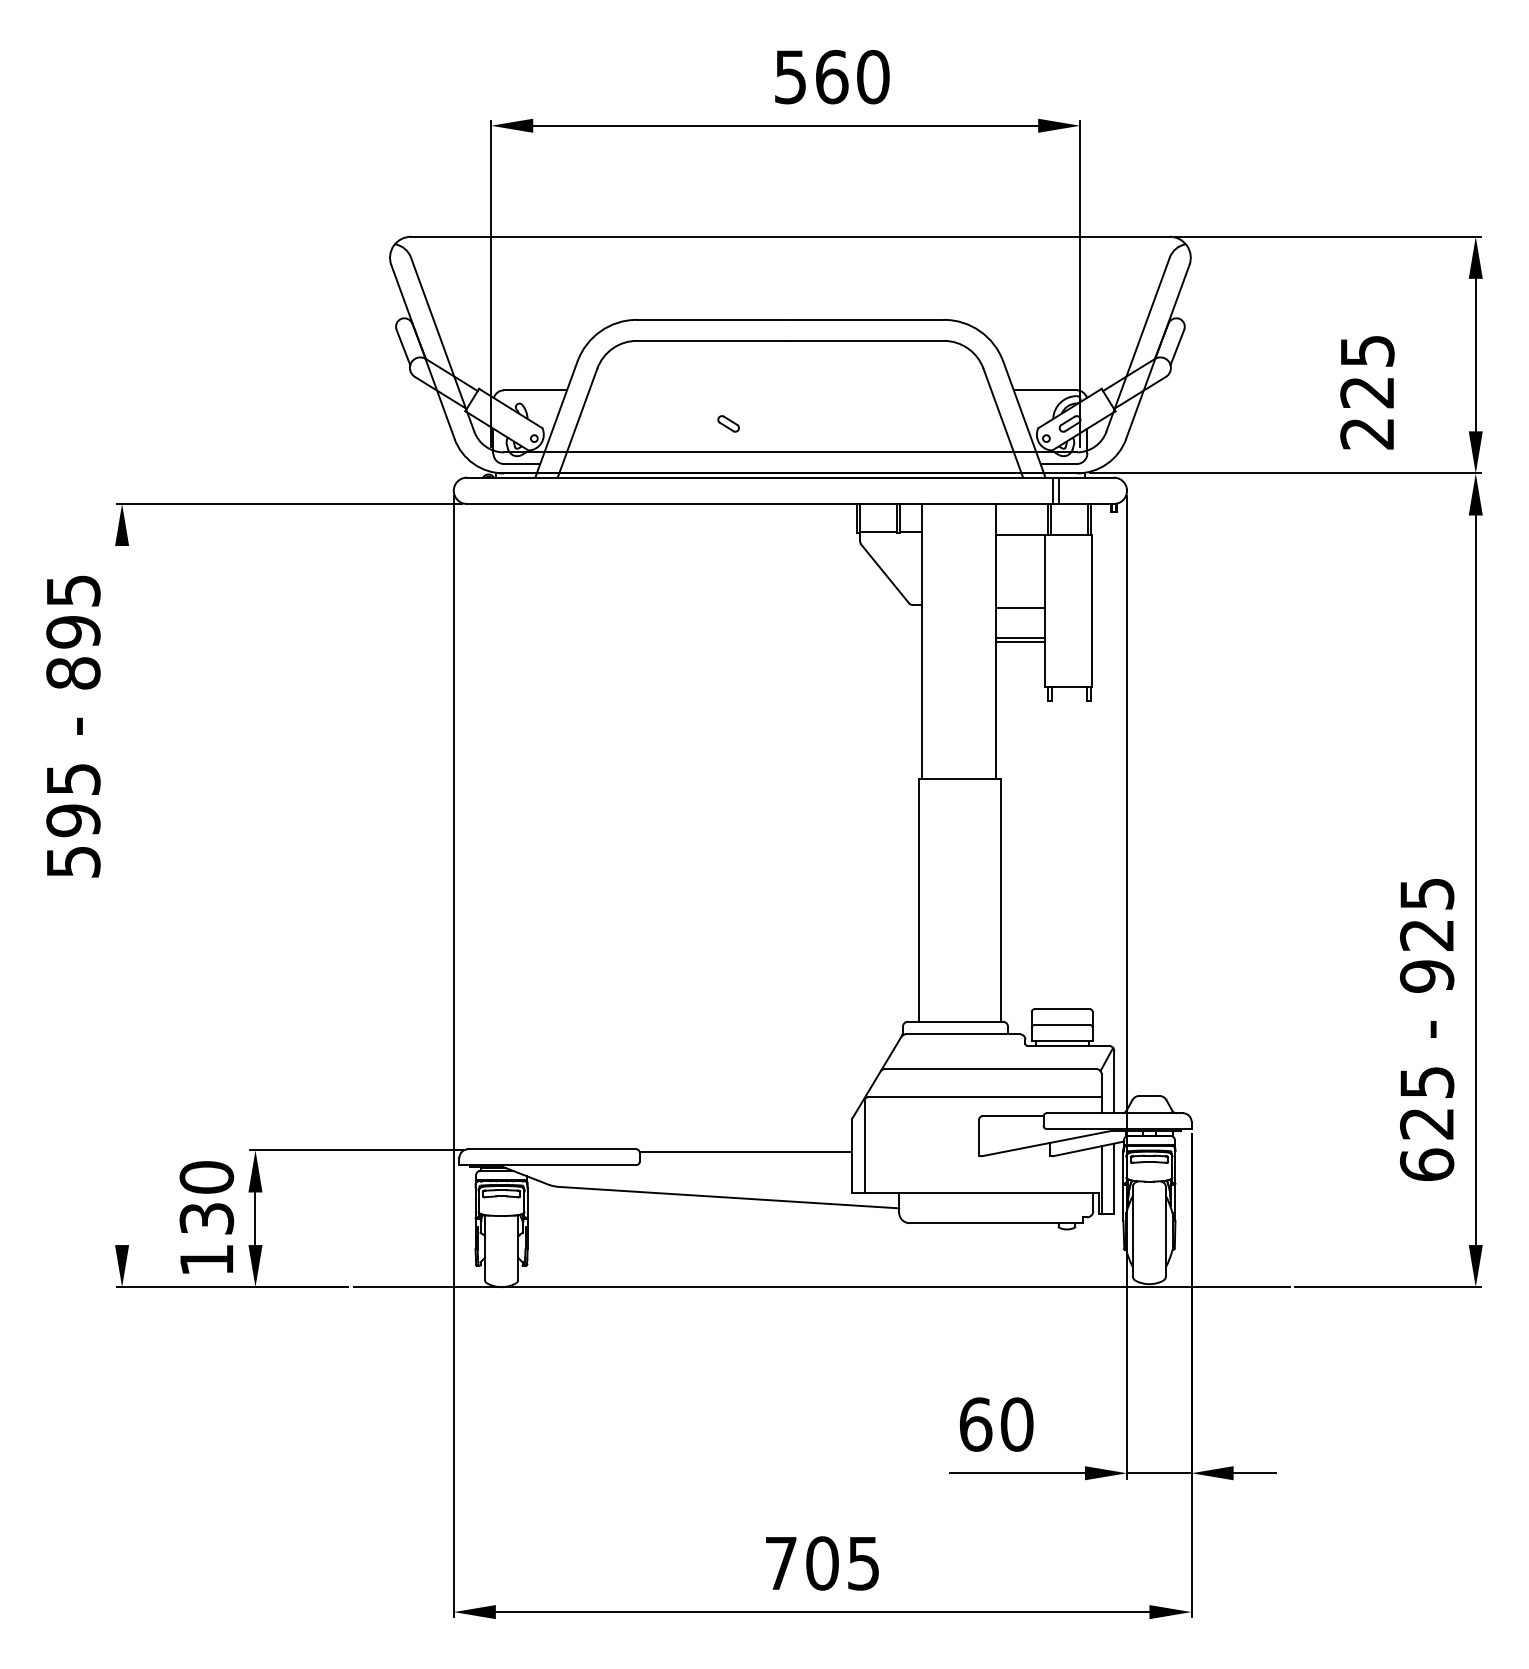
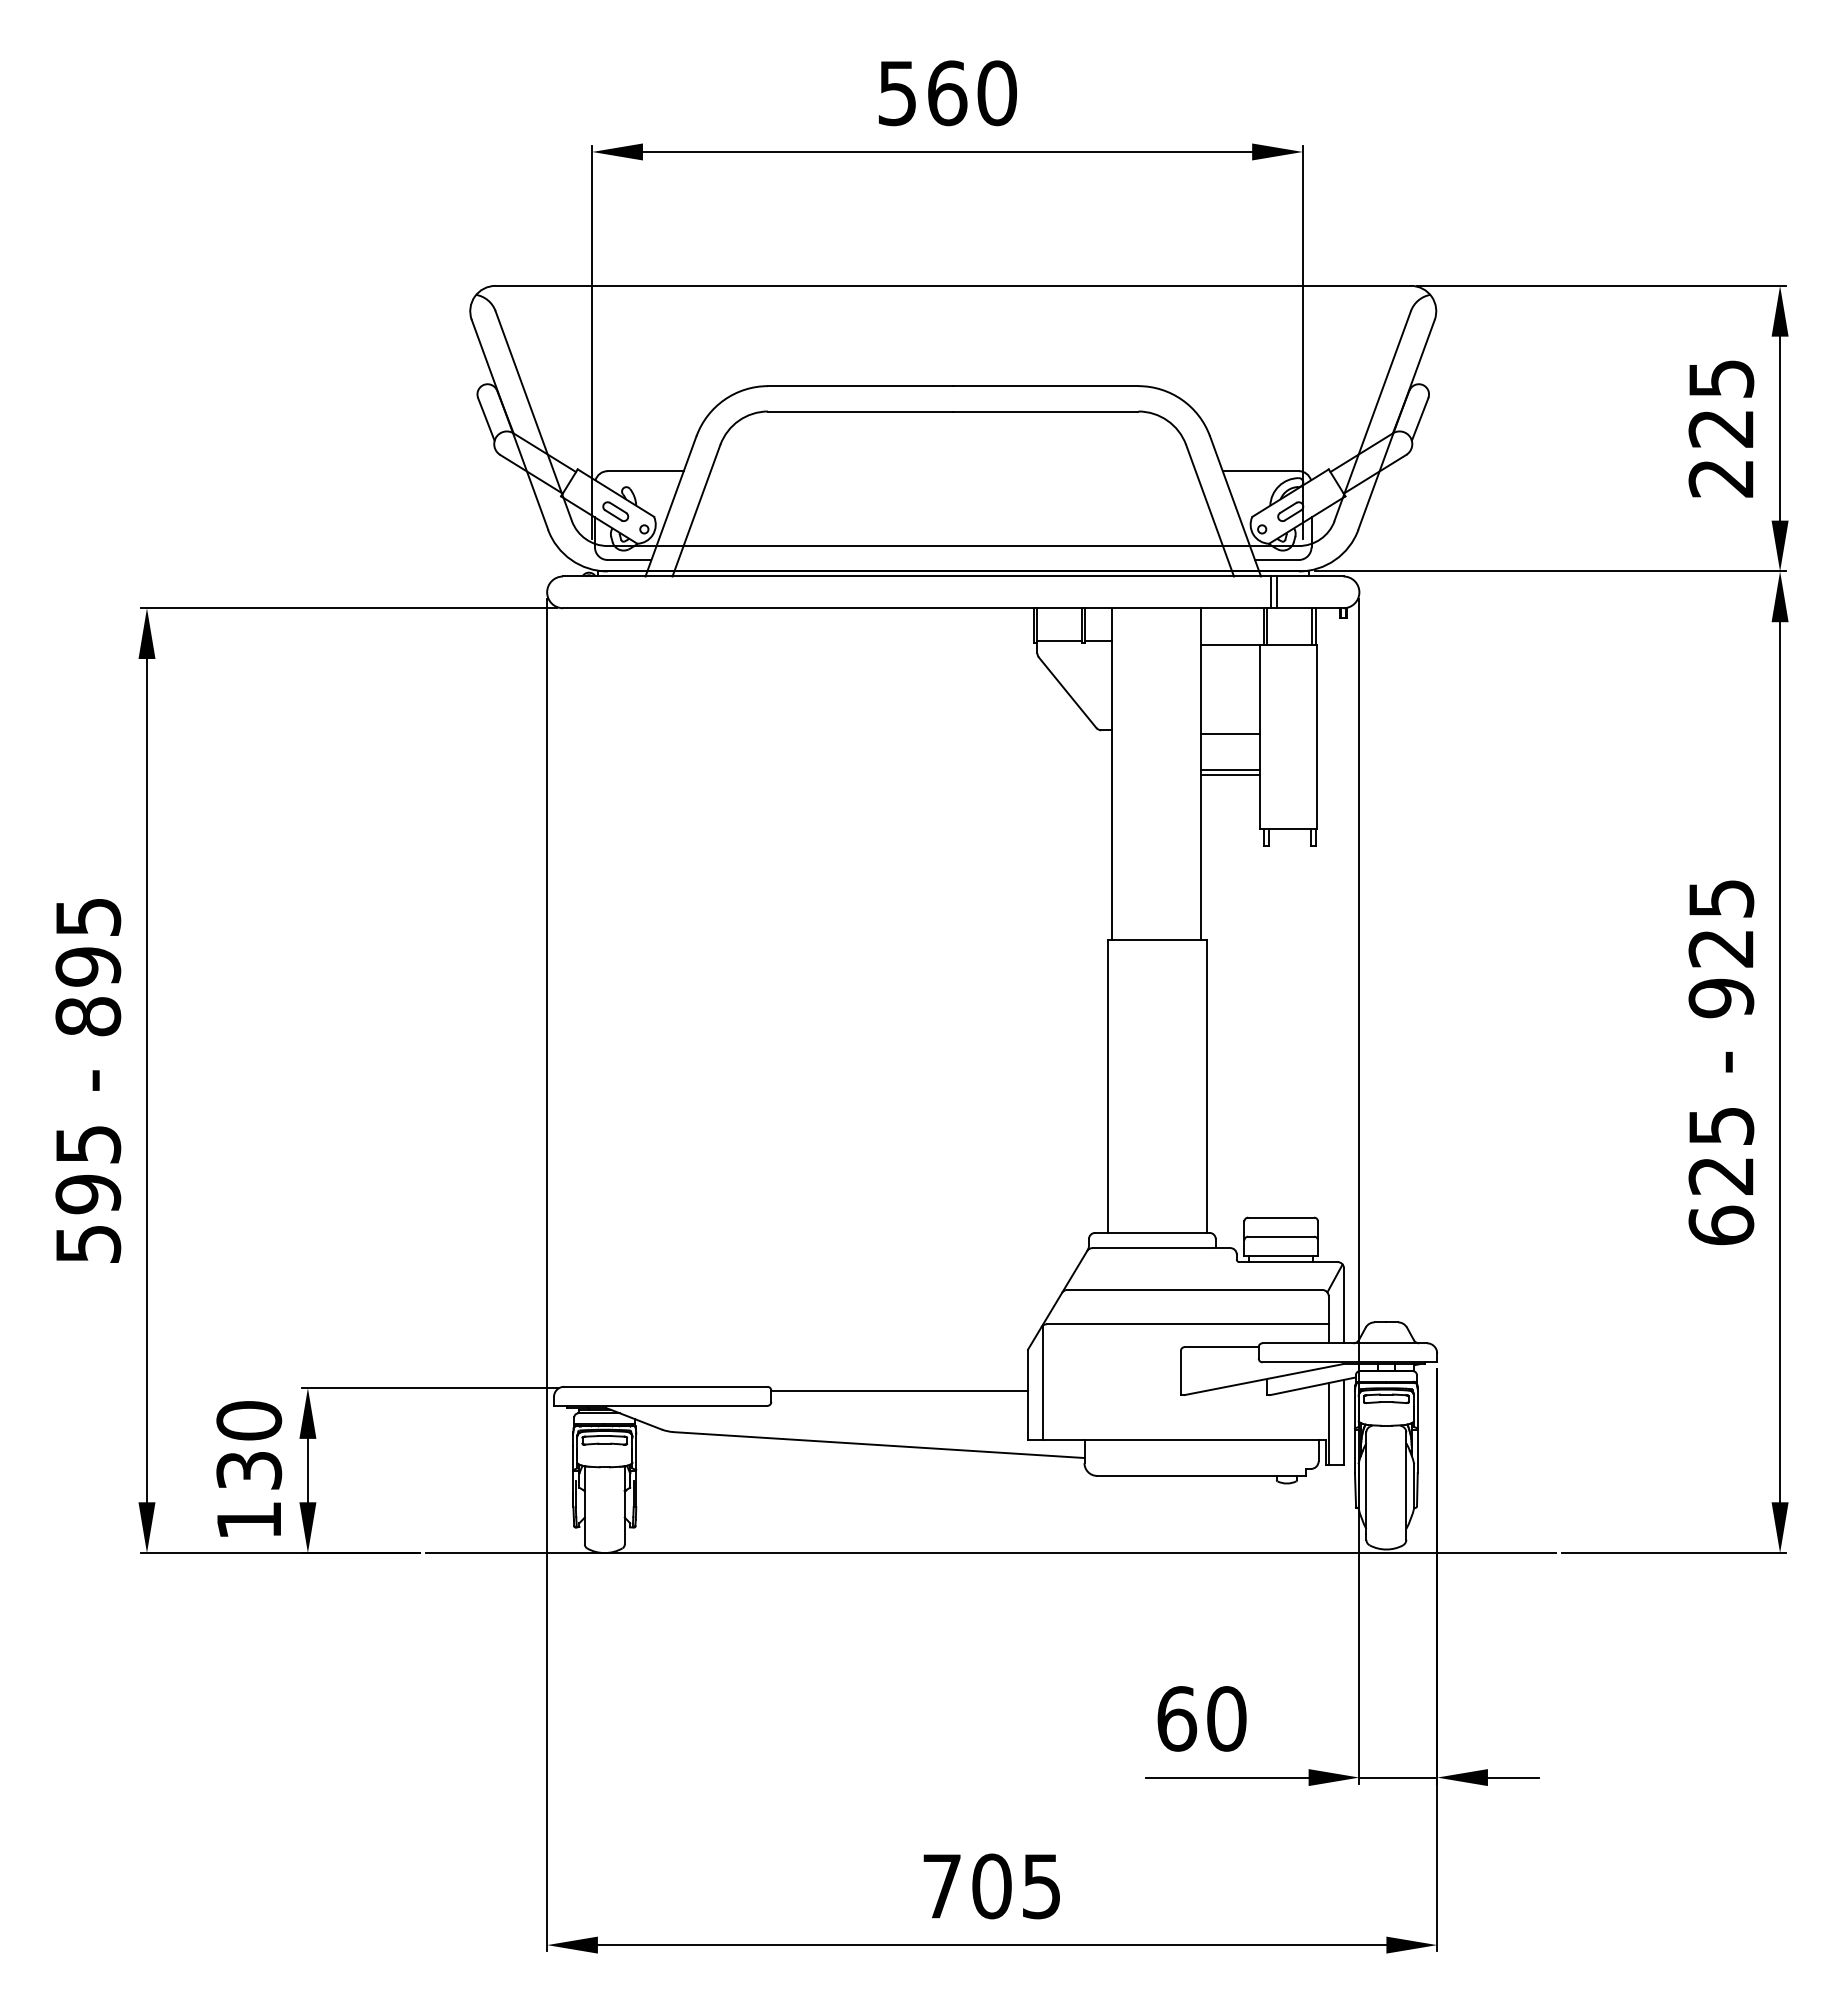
text: (832, 77) -> (947, 93), moved
text: (1367, 392) -> (1721, 428), moved
part: (728, 423) -> (615, 511), moved
text: (73, 726) -> (88, 1080), moved
line: (122, 895) -> (147, 1080), added
text: (1427, 1029) -> (1721, 1062), moved

